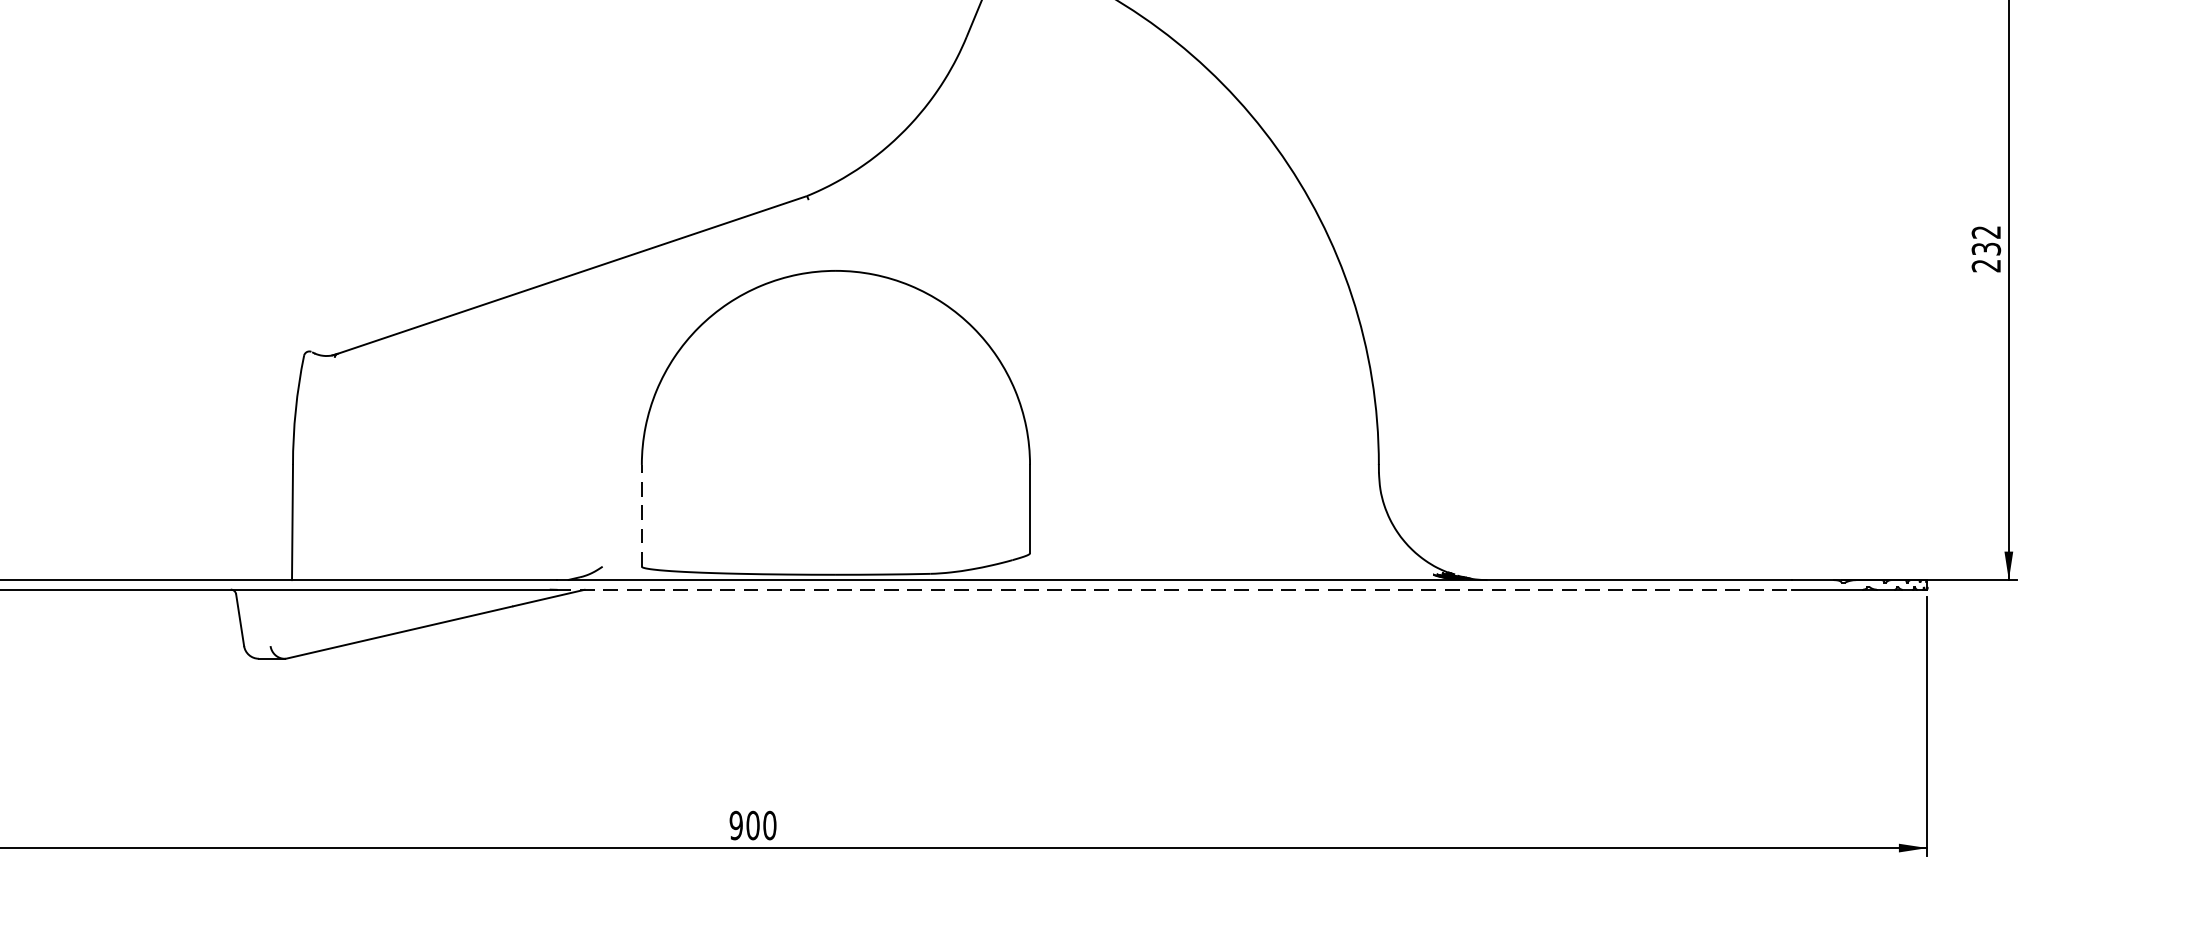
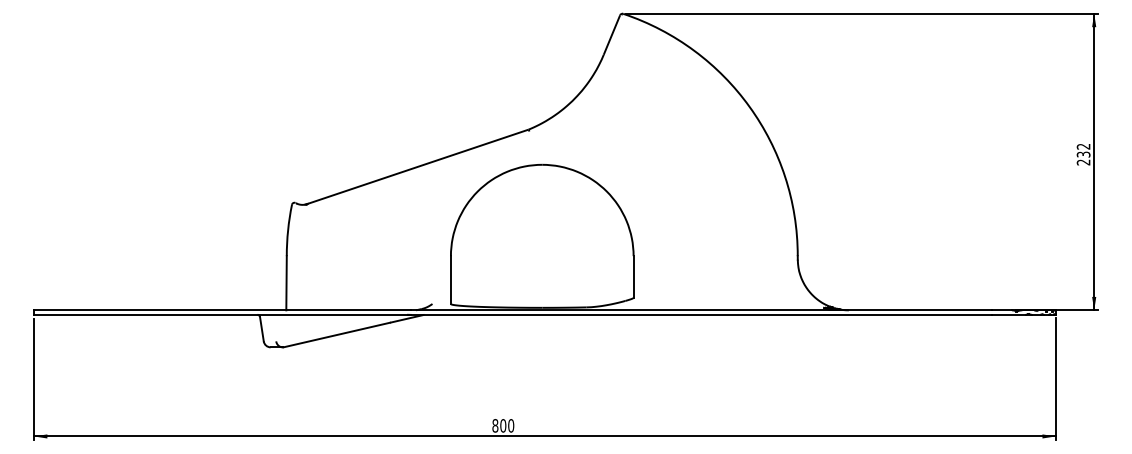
line: (640, 516) -> (450, 280), dashed -> solid
line: (1174, 588) -> (701, 314), dashed -> solid
text: (736, 824) -> (495, 425), 900 -> 800

